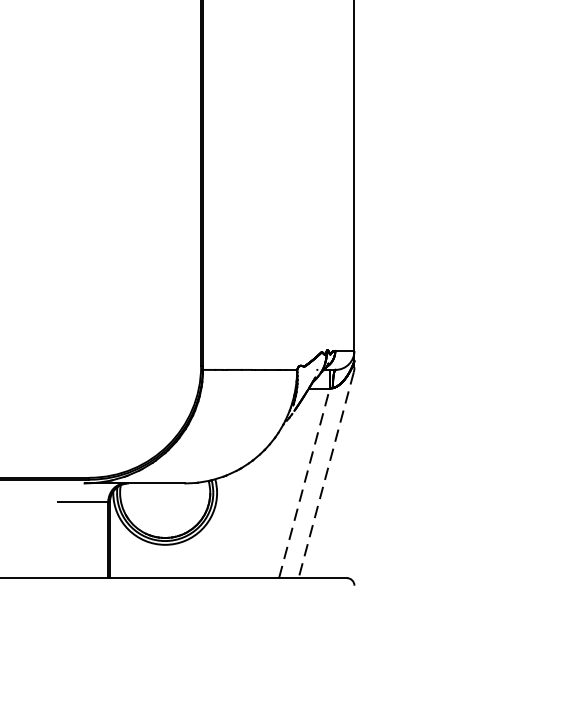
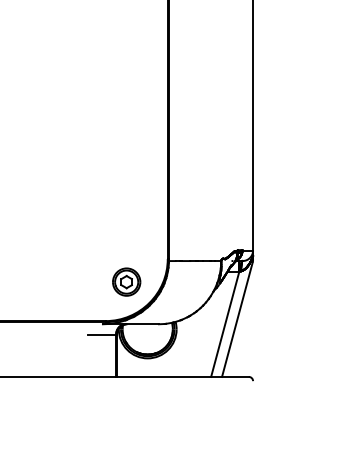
part: (126, 406) -> (126, 281), added
line: (326, 476) -> (237, 320), dashed -> solid
line: (304, 483) -> (225, 324), dashed -> solid

